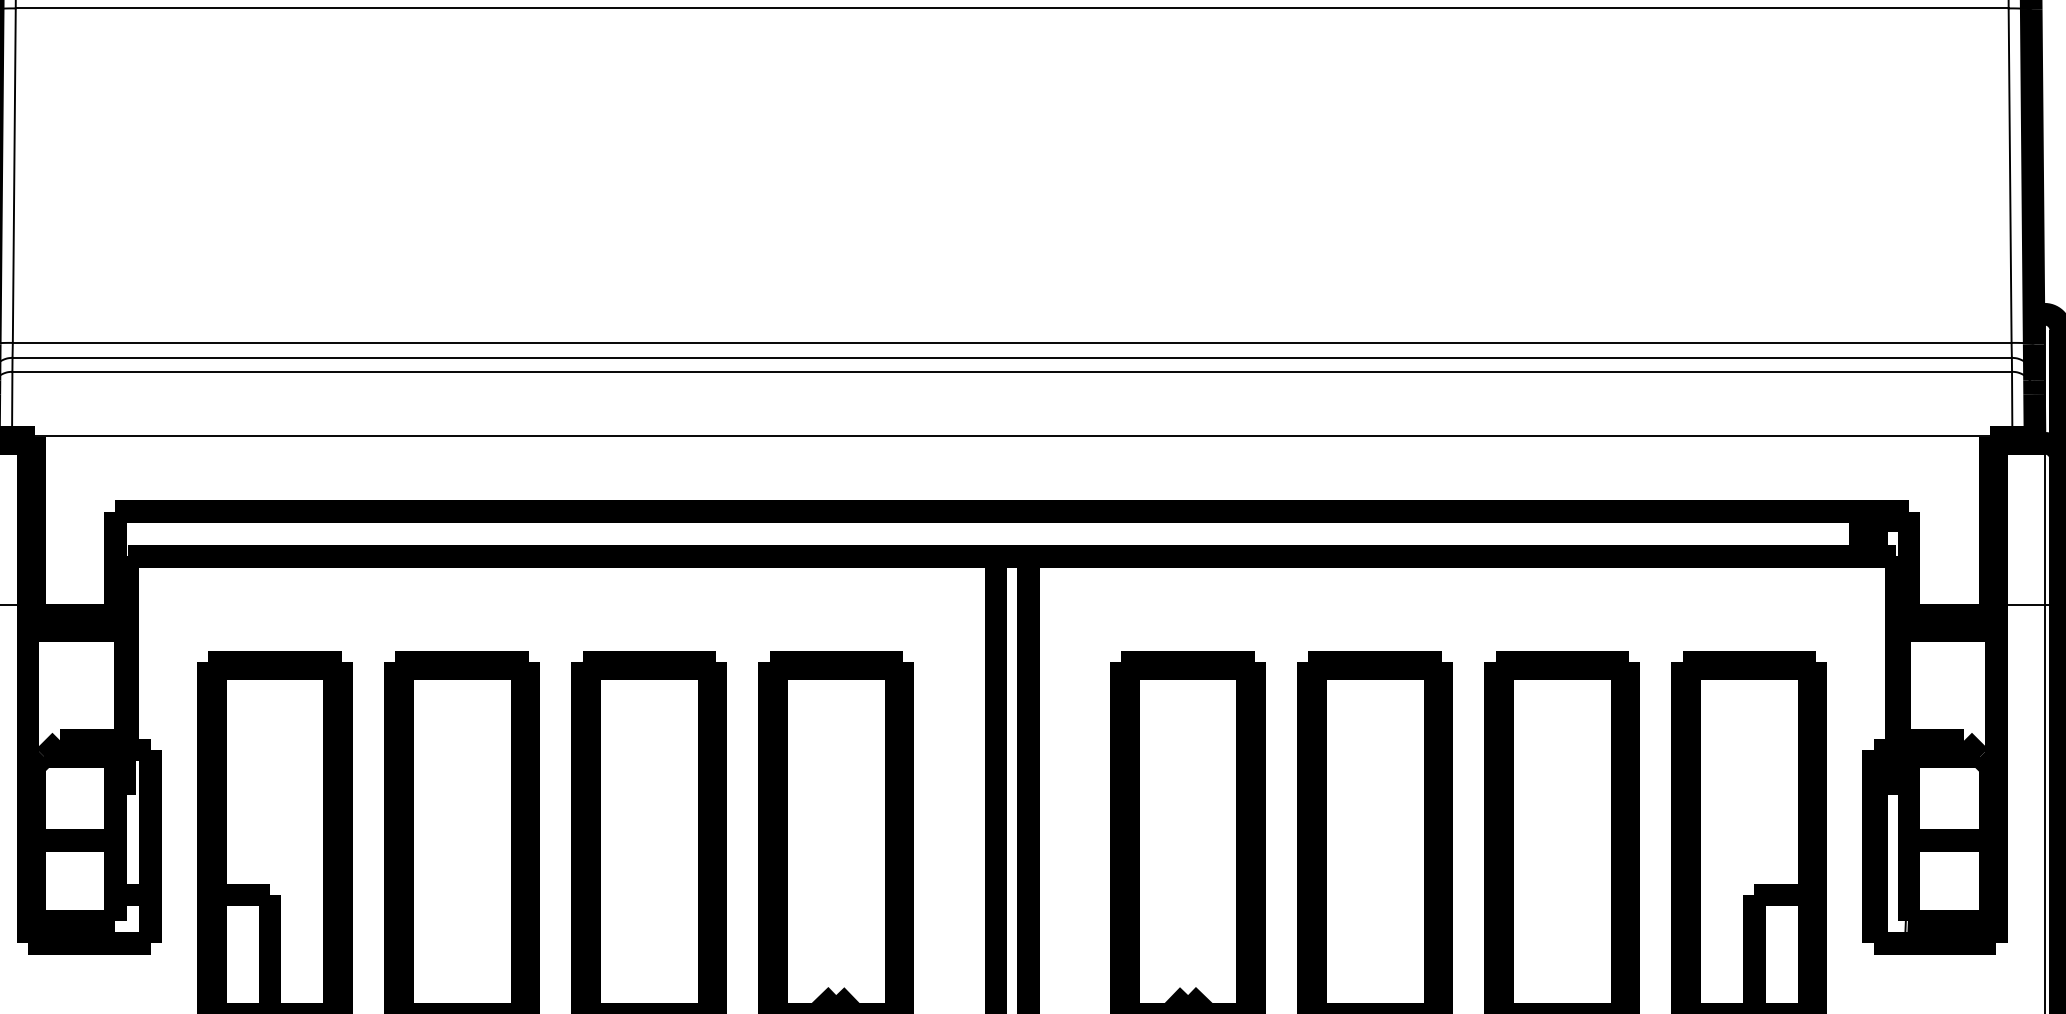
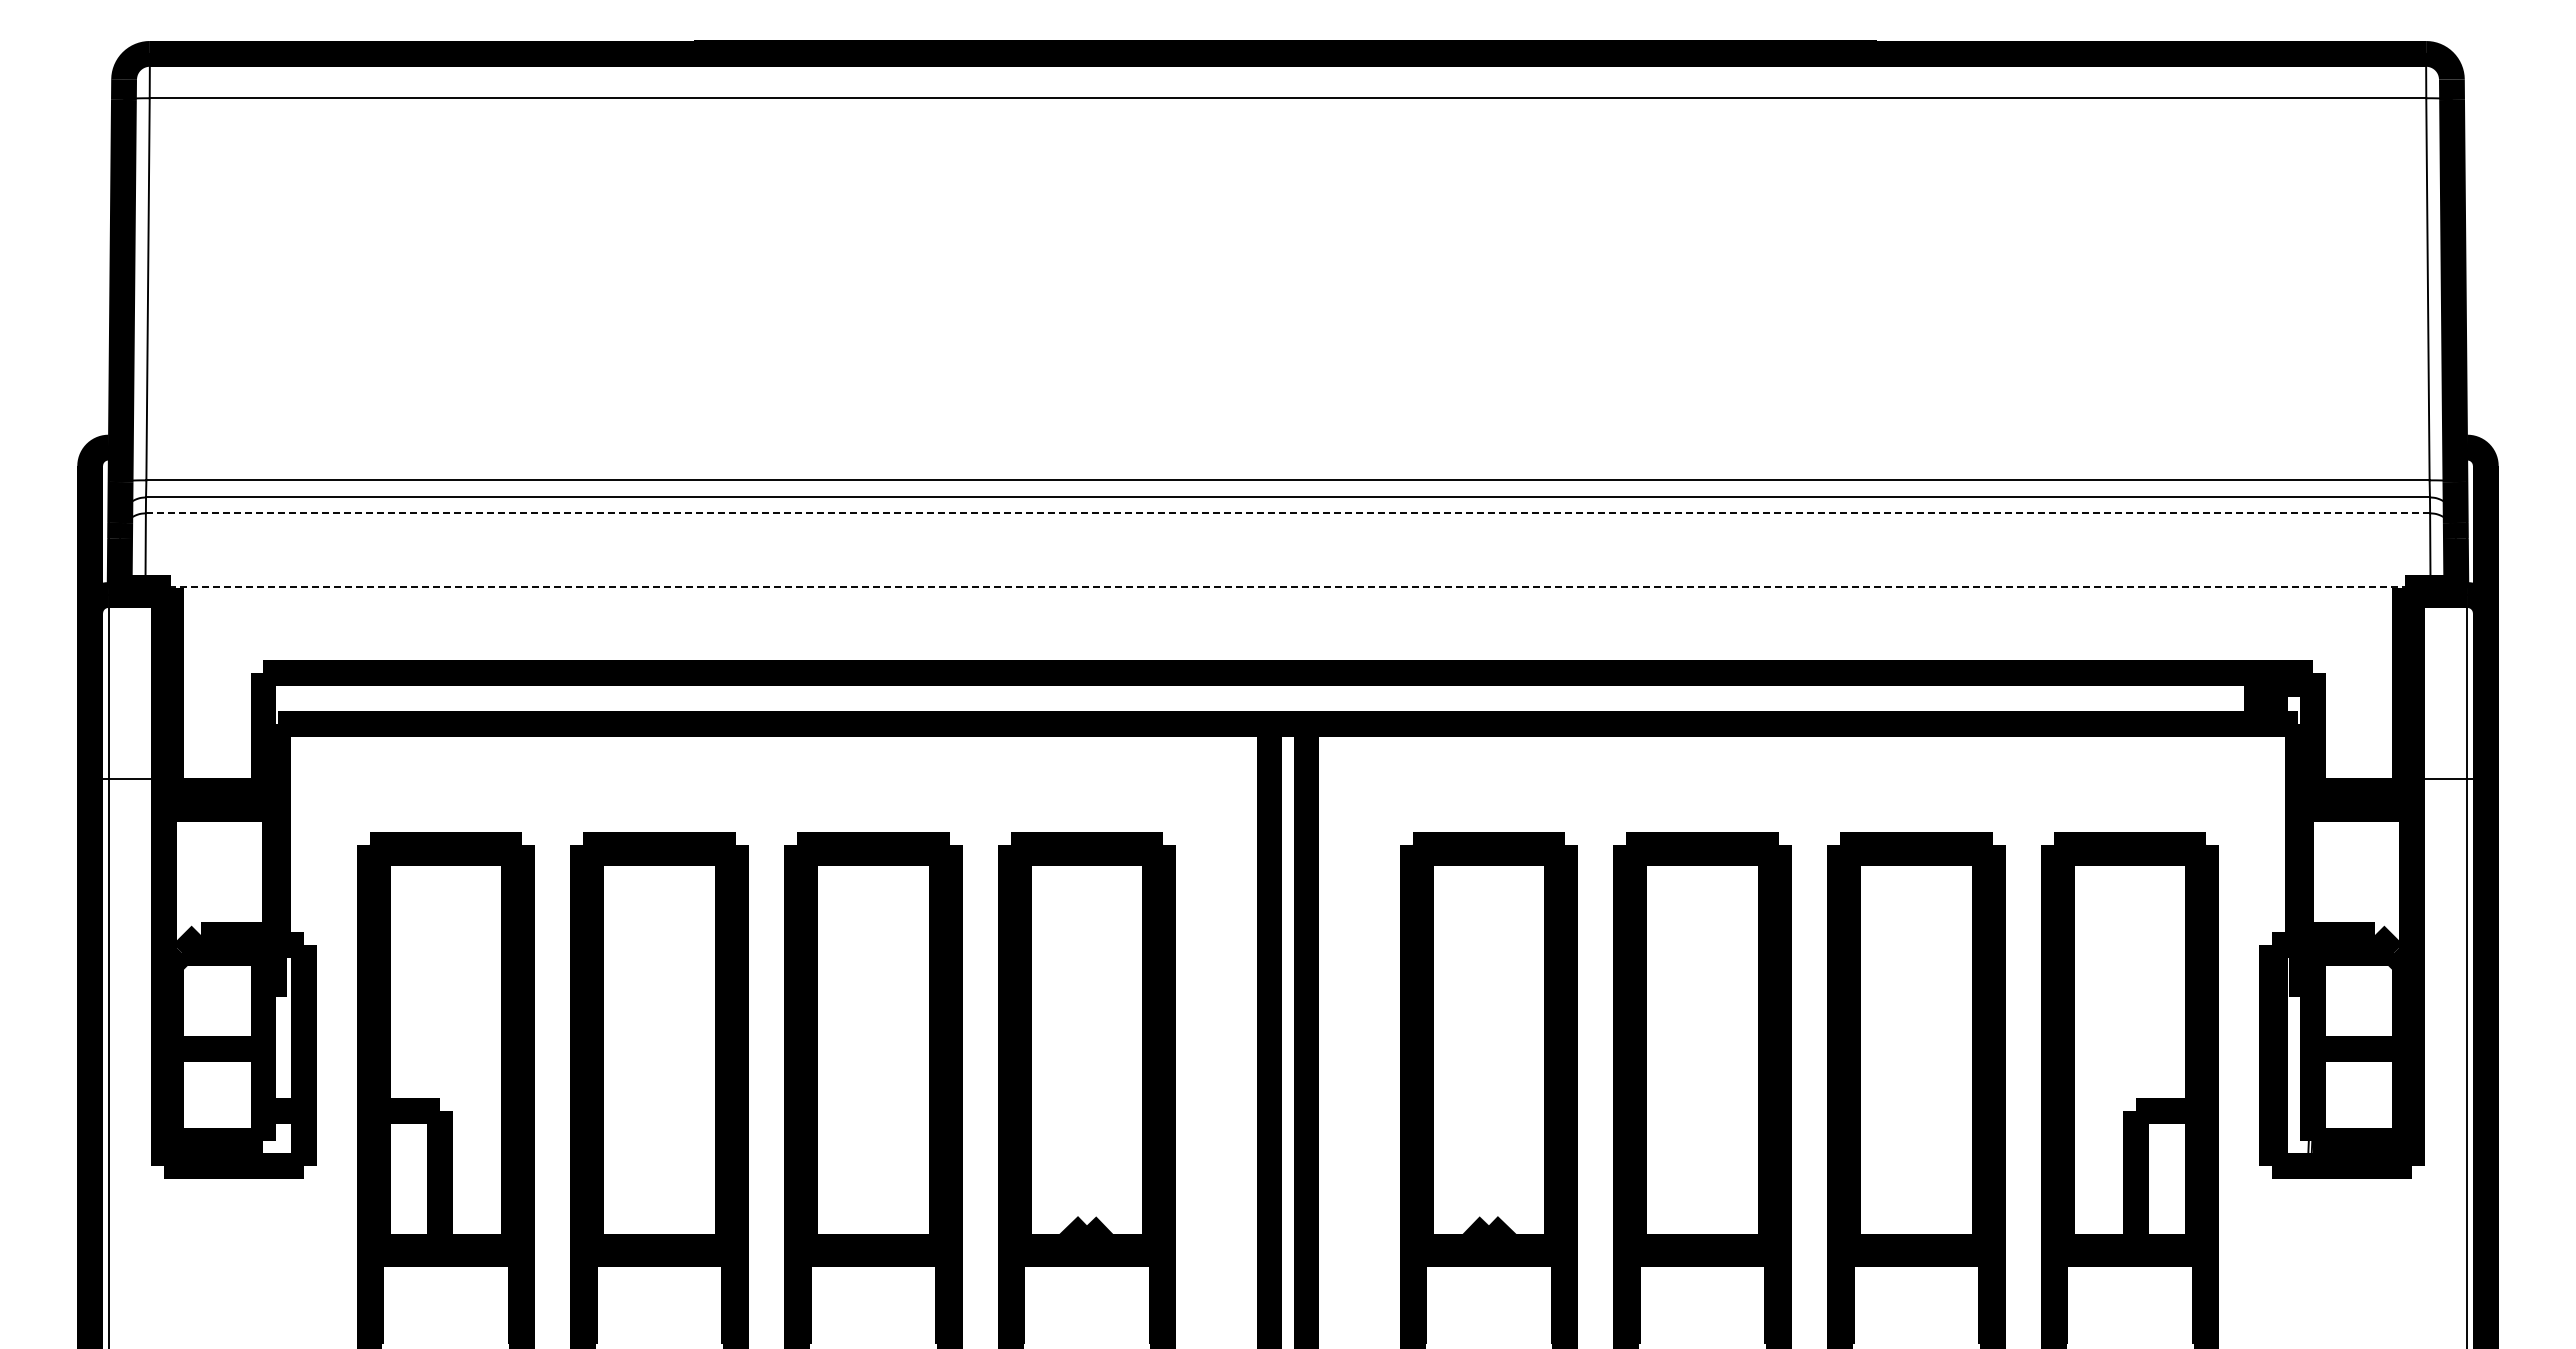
line: (1012, 371) -> (1288, 513), solid -> dashed
line: (1012, 436) -> (1288, 587), solid -> dashed

